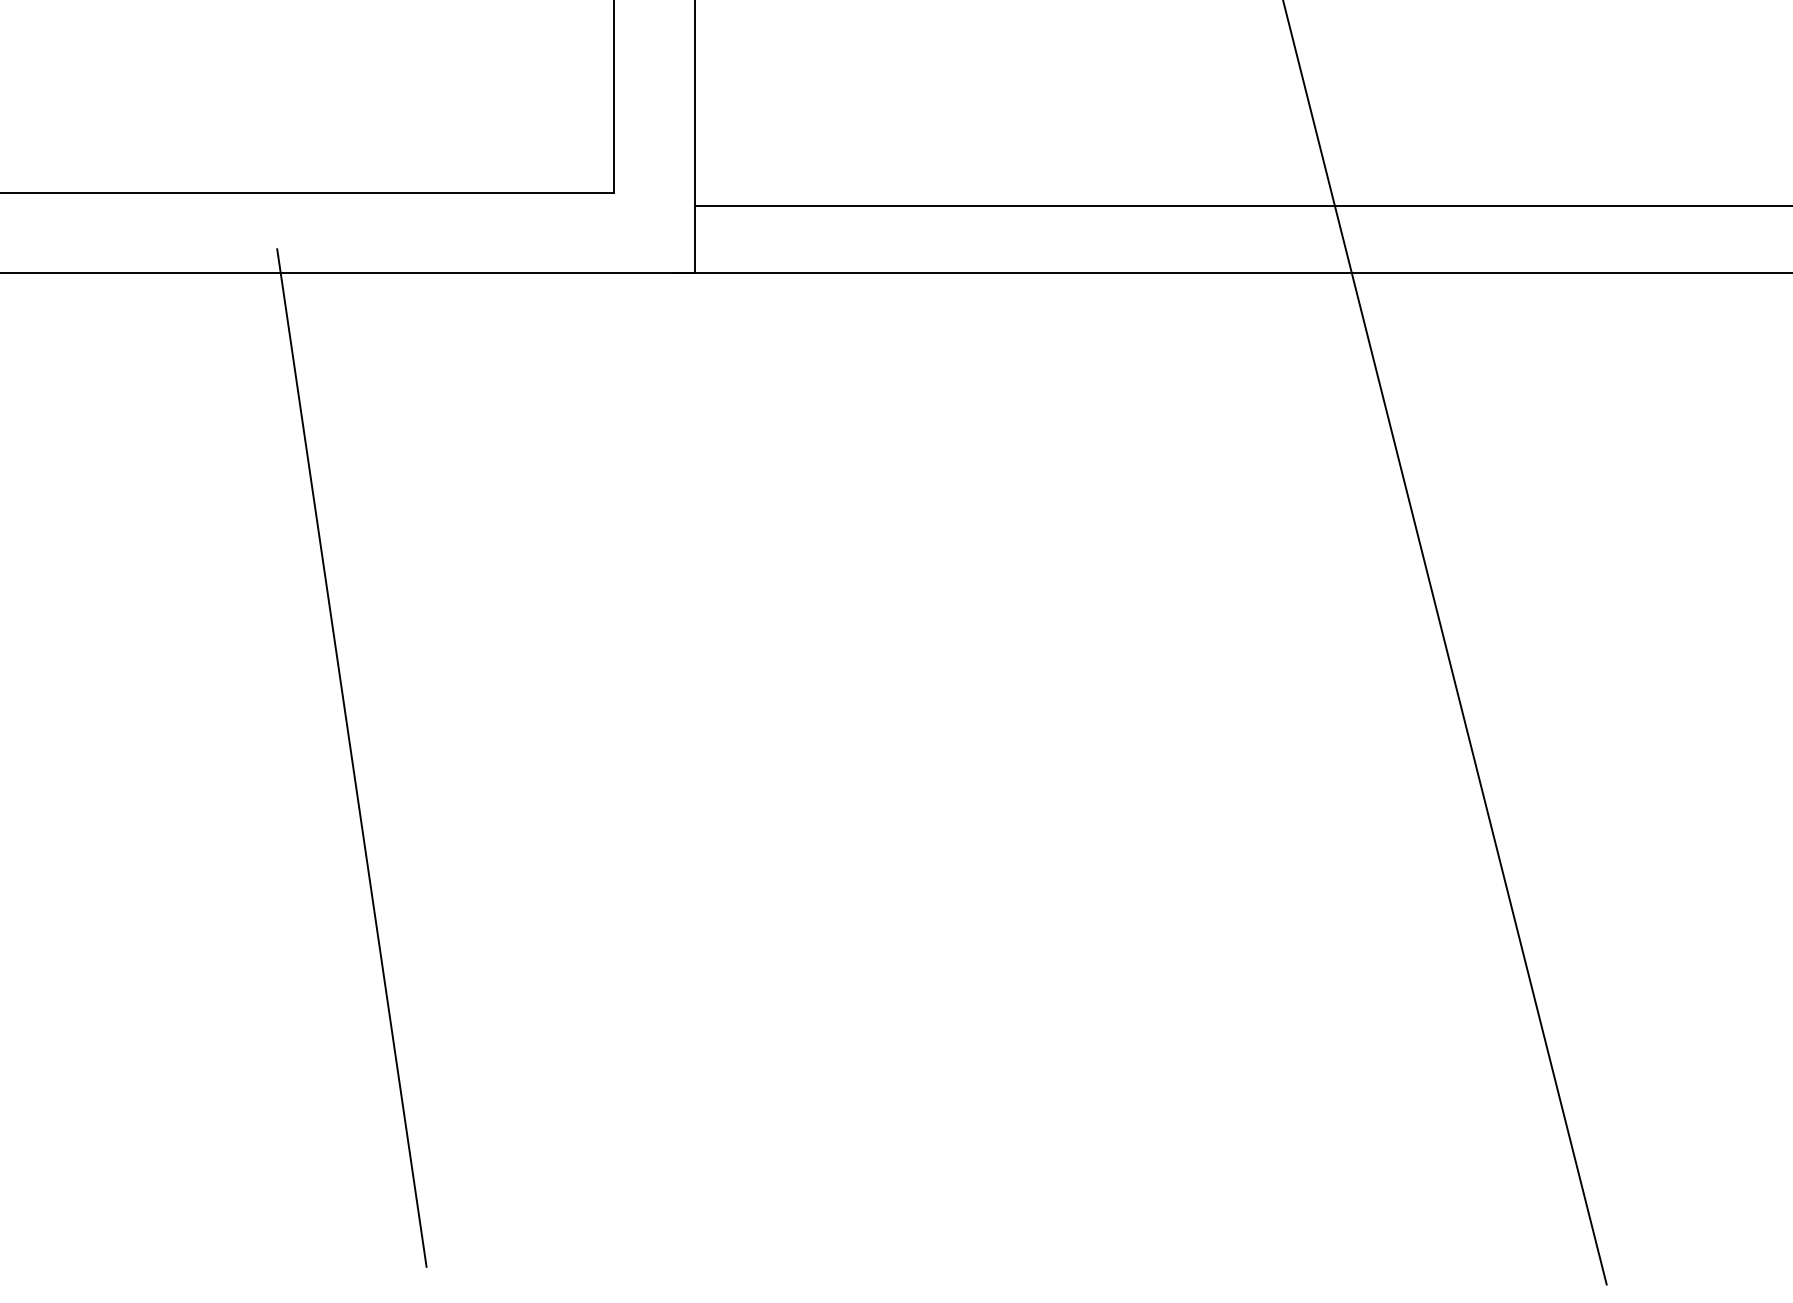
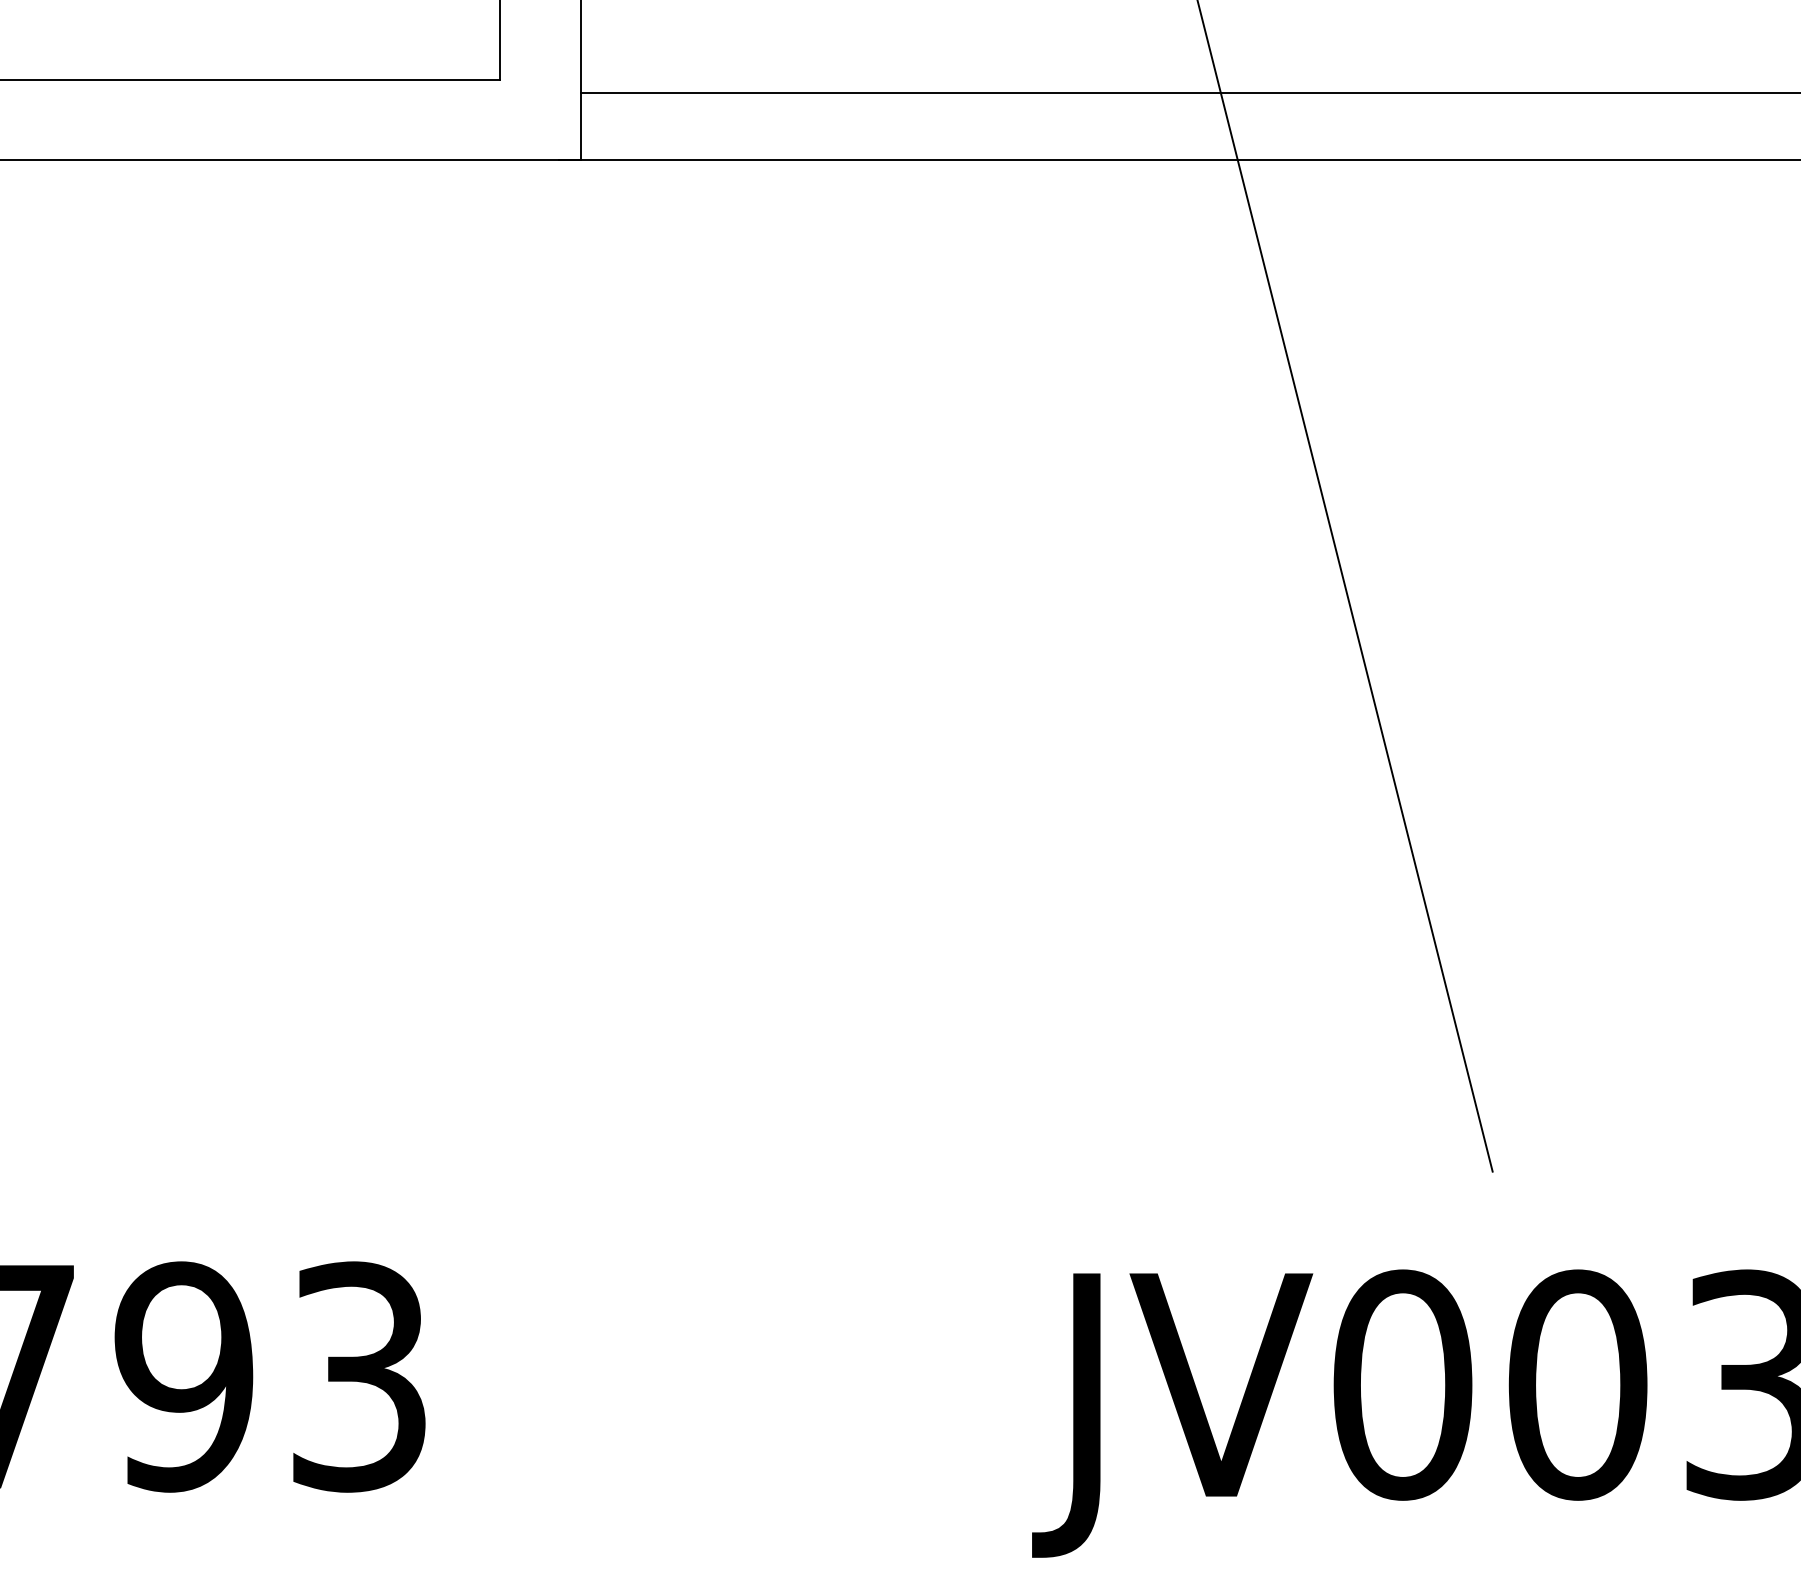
line: (351, 757) -> (237, 644), removed

